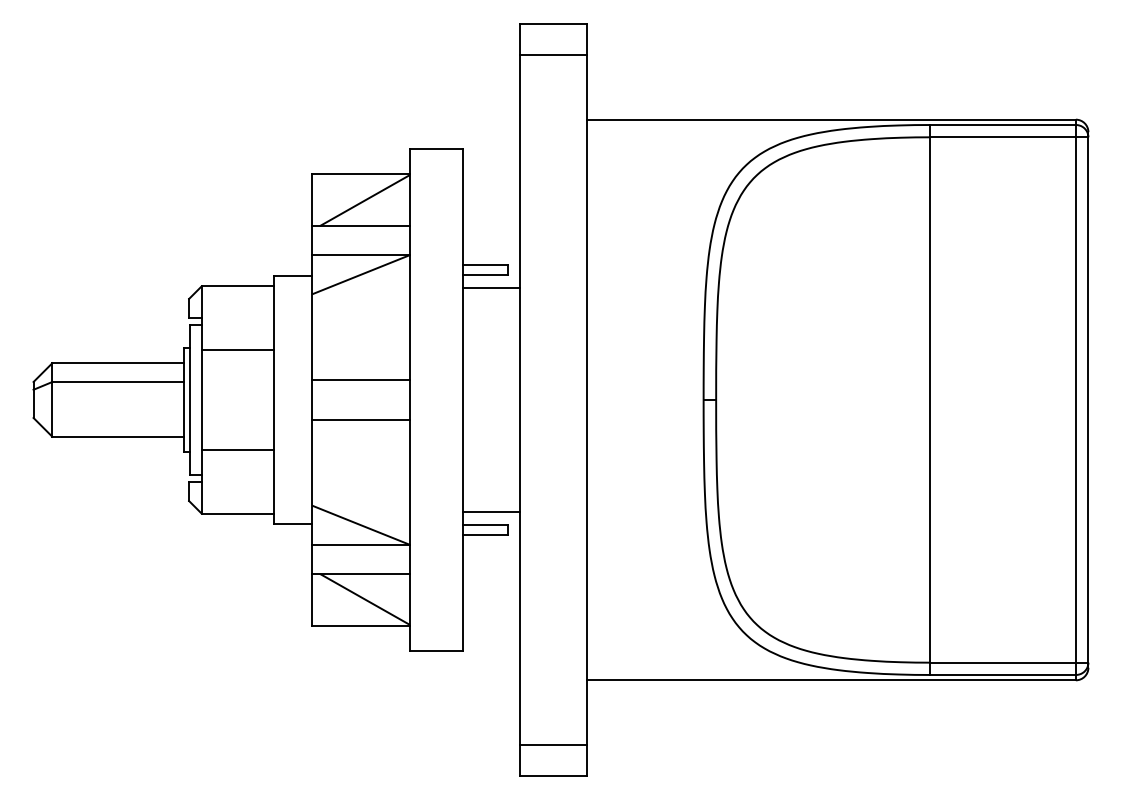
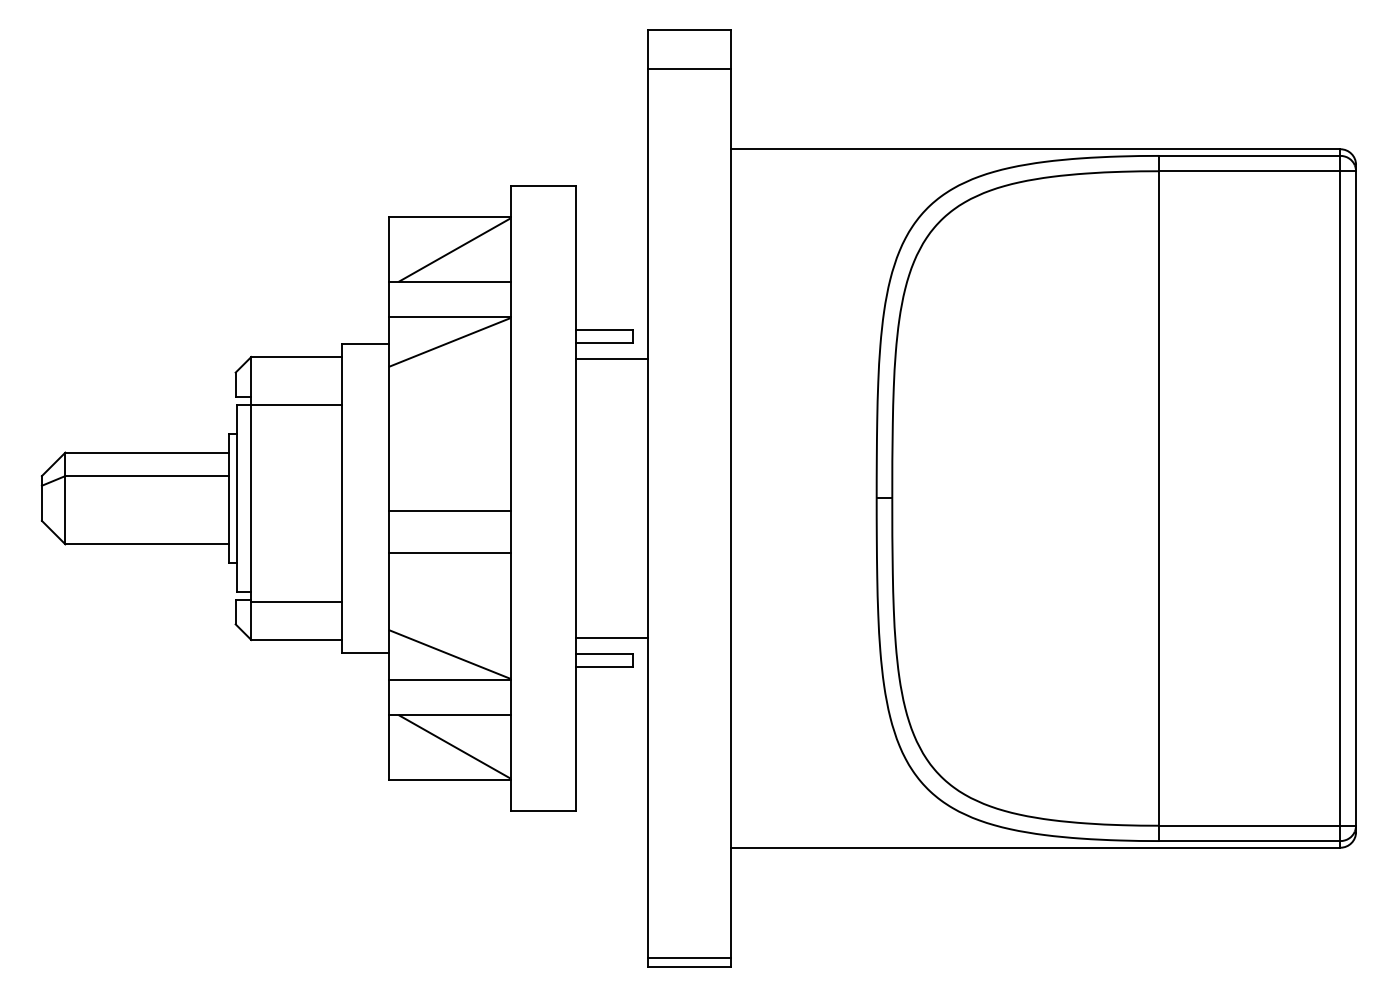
line: (237, 350) -> (296, 405), moved
line: (360, 379) -> (449, 511), moved
line: (360, 420) -> (449, 553), moved
line: (237, 450) -> (296, 602), moved
line: (553, 745) -> (689, 958), moved

